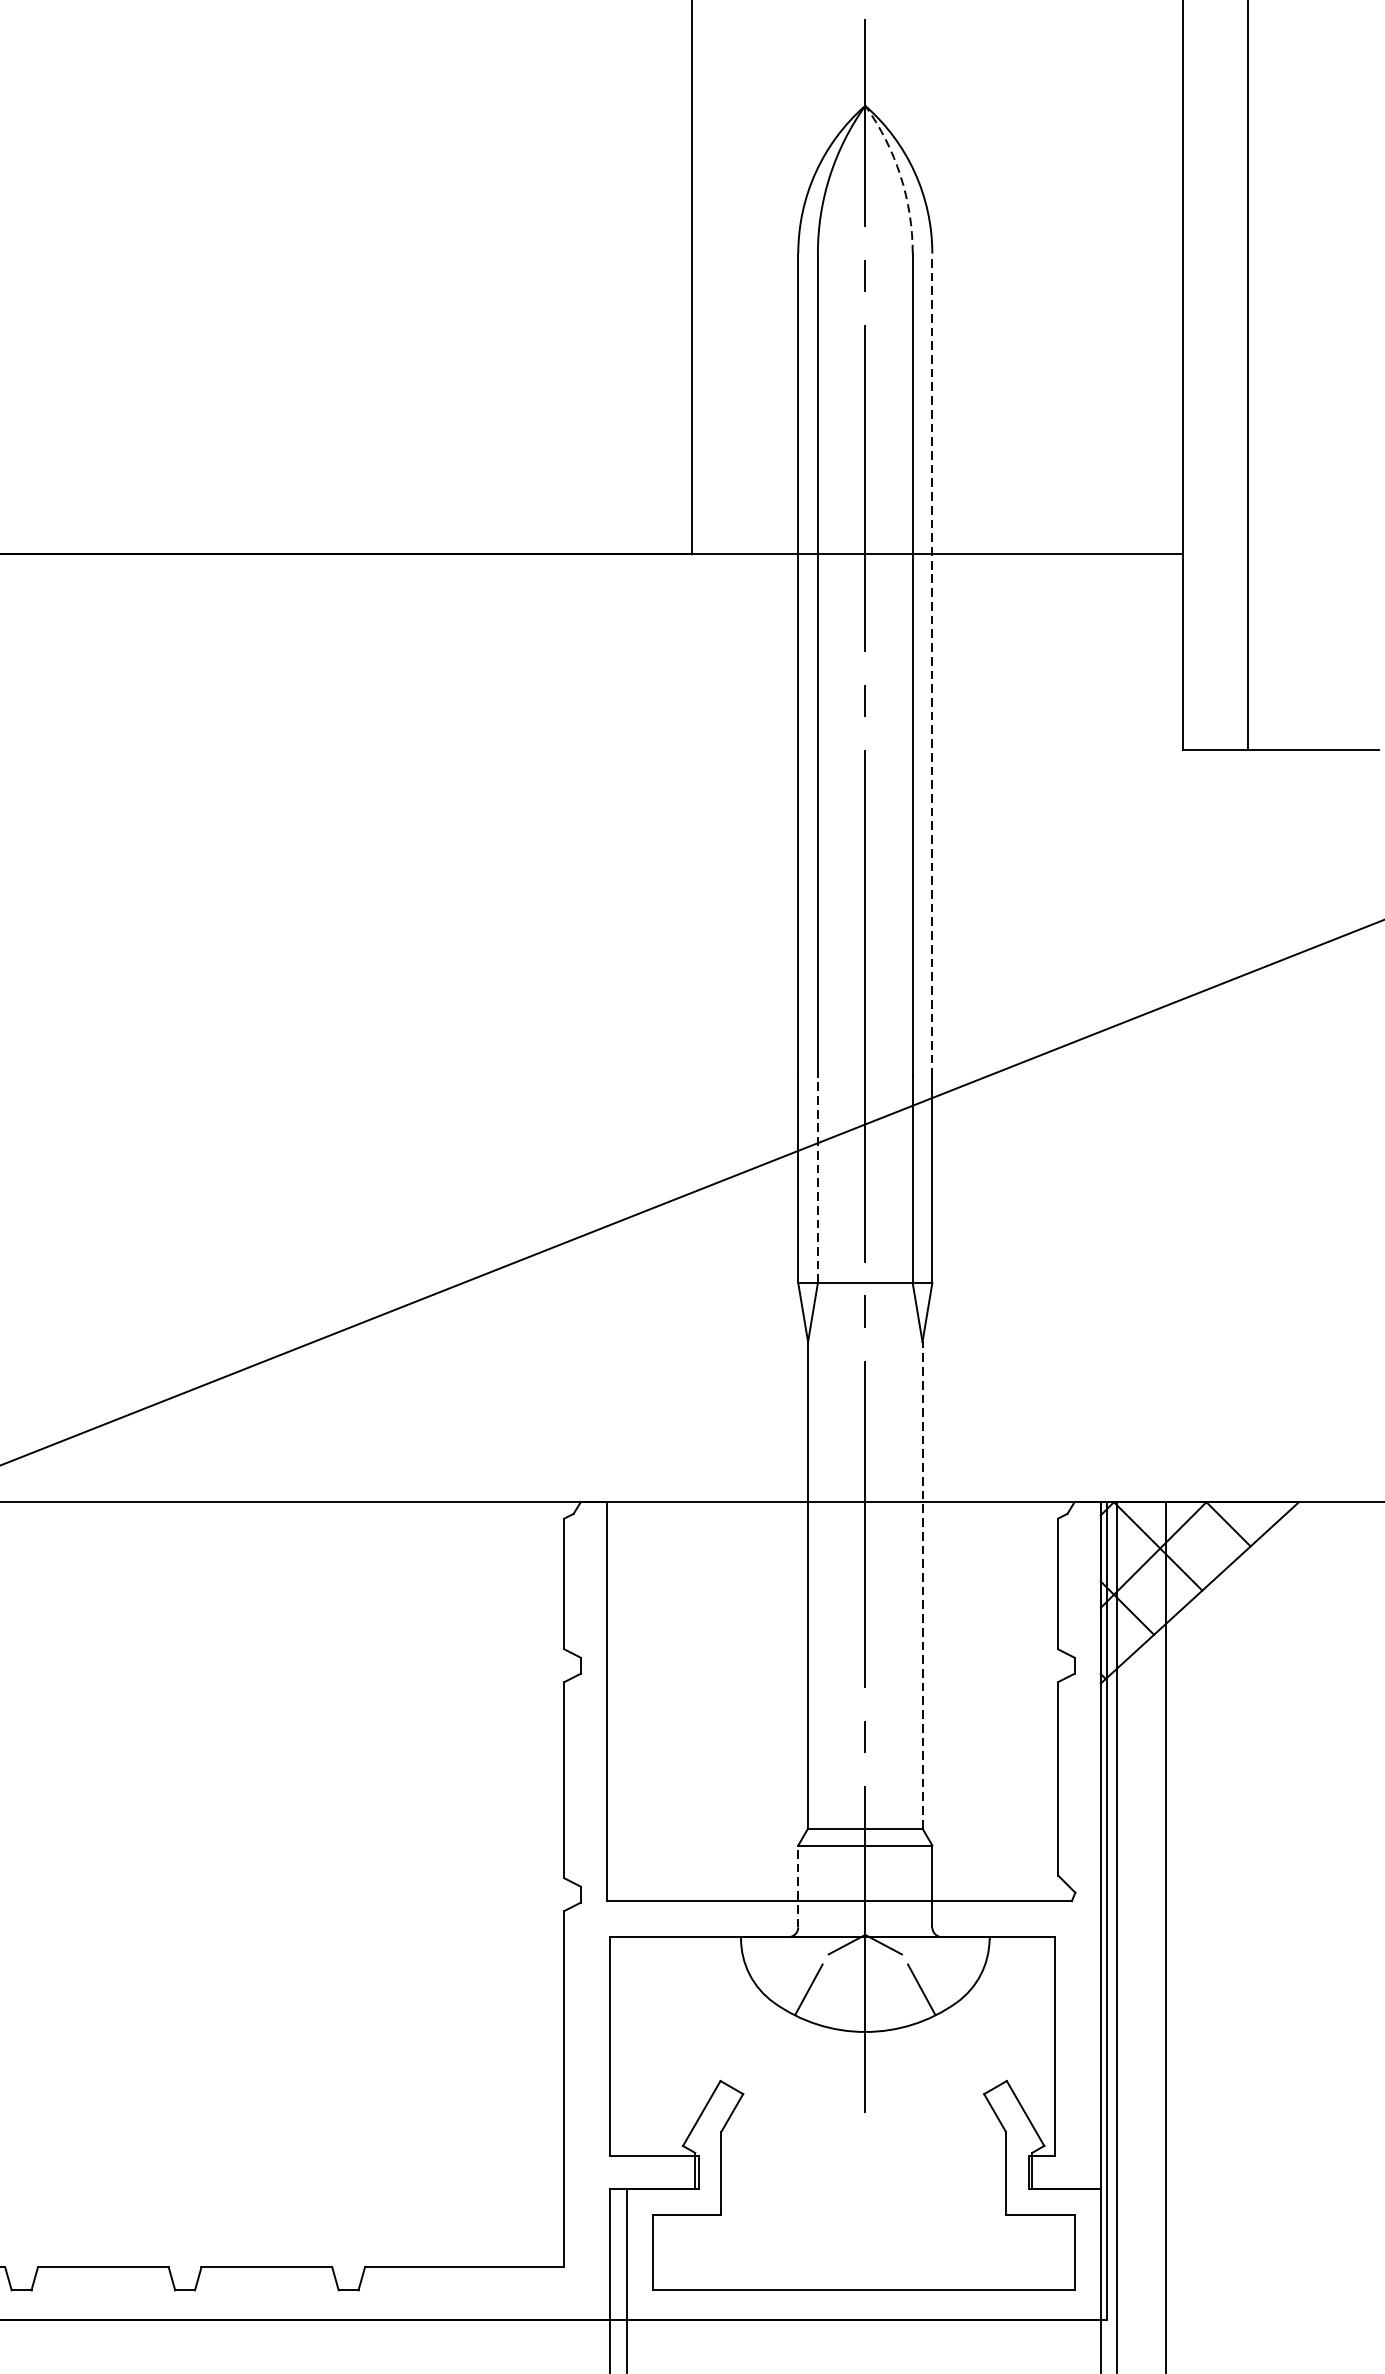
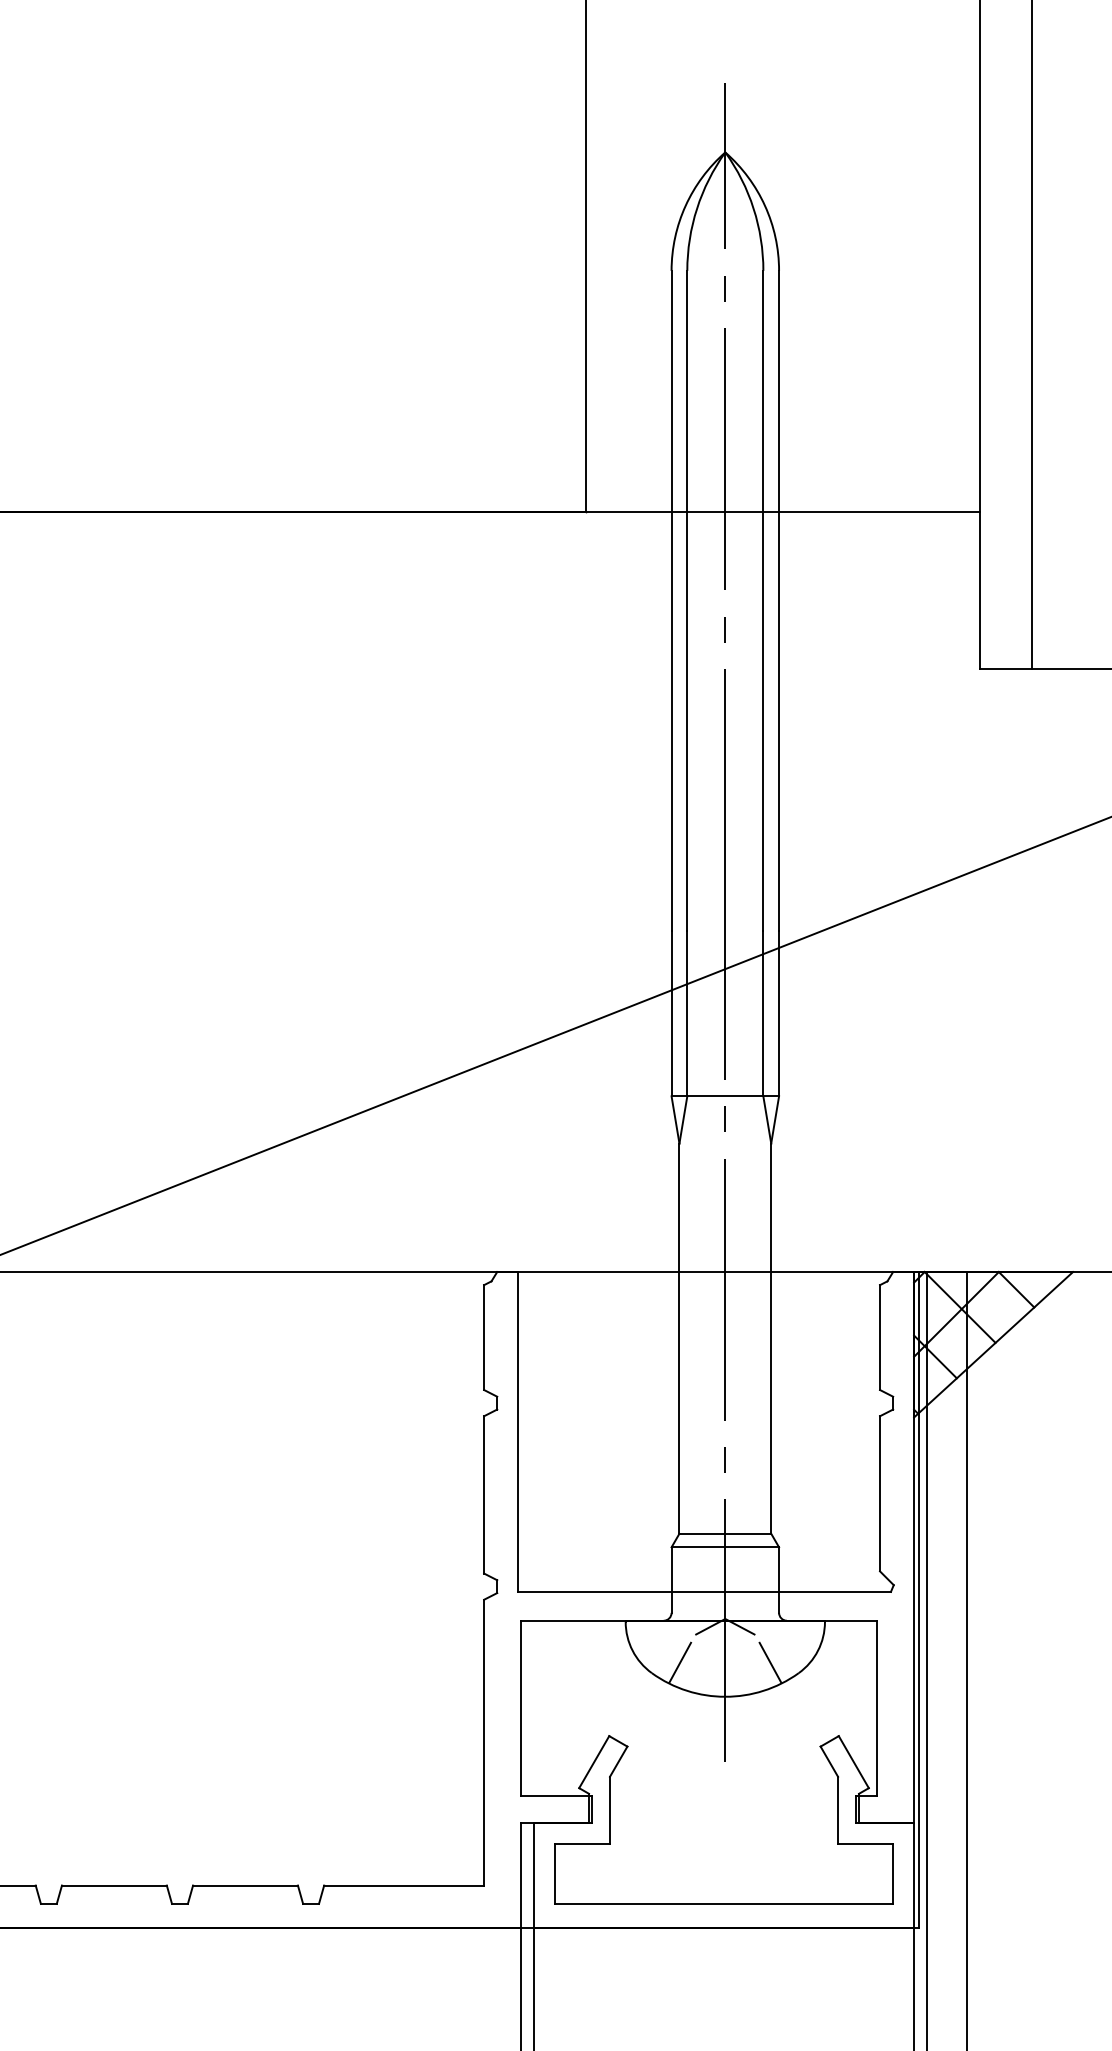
arc: (900, 175) -> (753, 208), dashed -> solid
line: (932, 664) -> (779, 600), dashed -> solid
line: (818, 1179) -> (687, 1013), dashed -> solid
line: (922, 1585) -> (771, 1338), dashed -> solid
line: (798, 1886) -> (671, 1580), dashed -> solid

